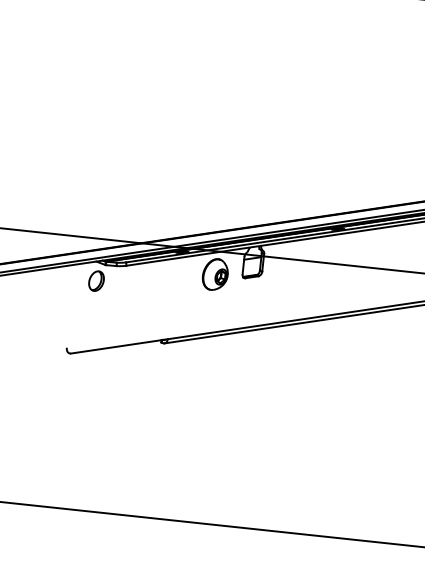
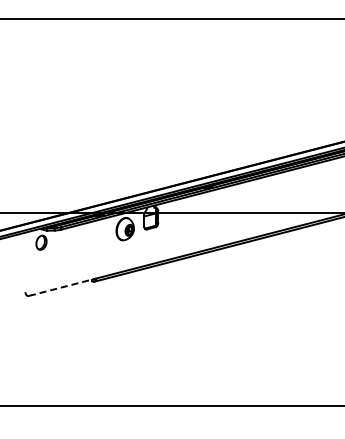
line: (119, 346) -> (62, 287), solid -> dashed

